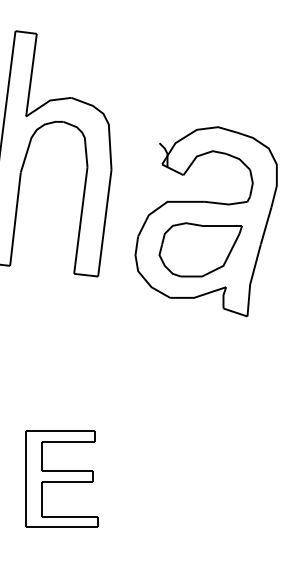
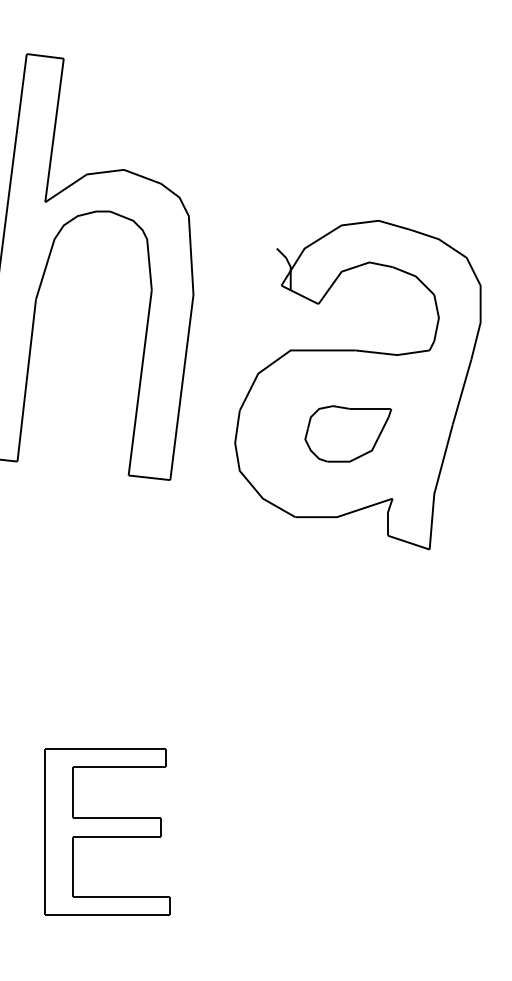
part: (200, 249) -> (348, 433), size x0.6

